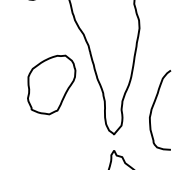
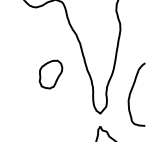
part: (51, 84) -> (50, 74), size x0.6

